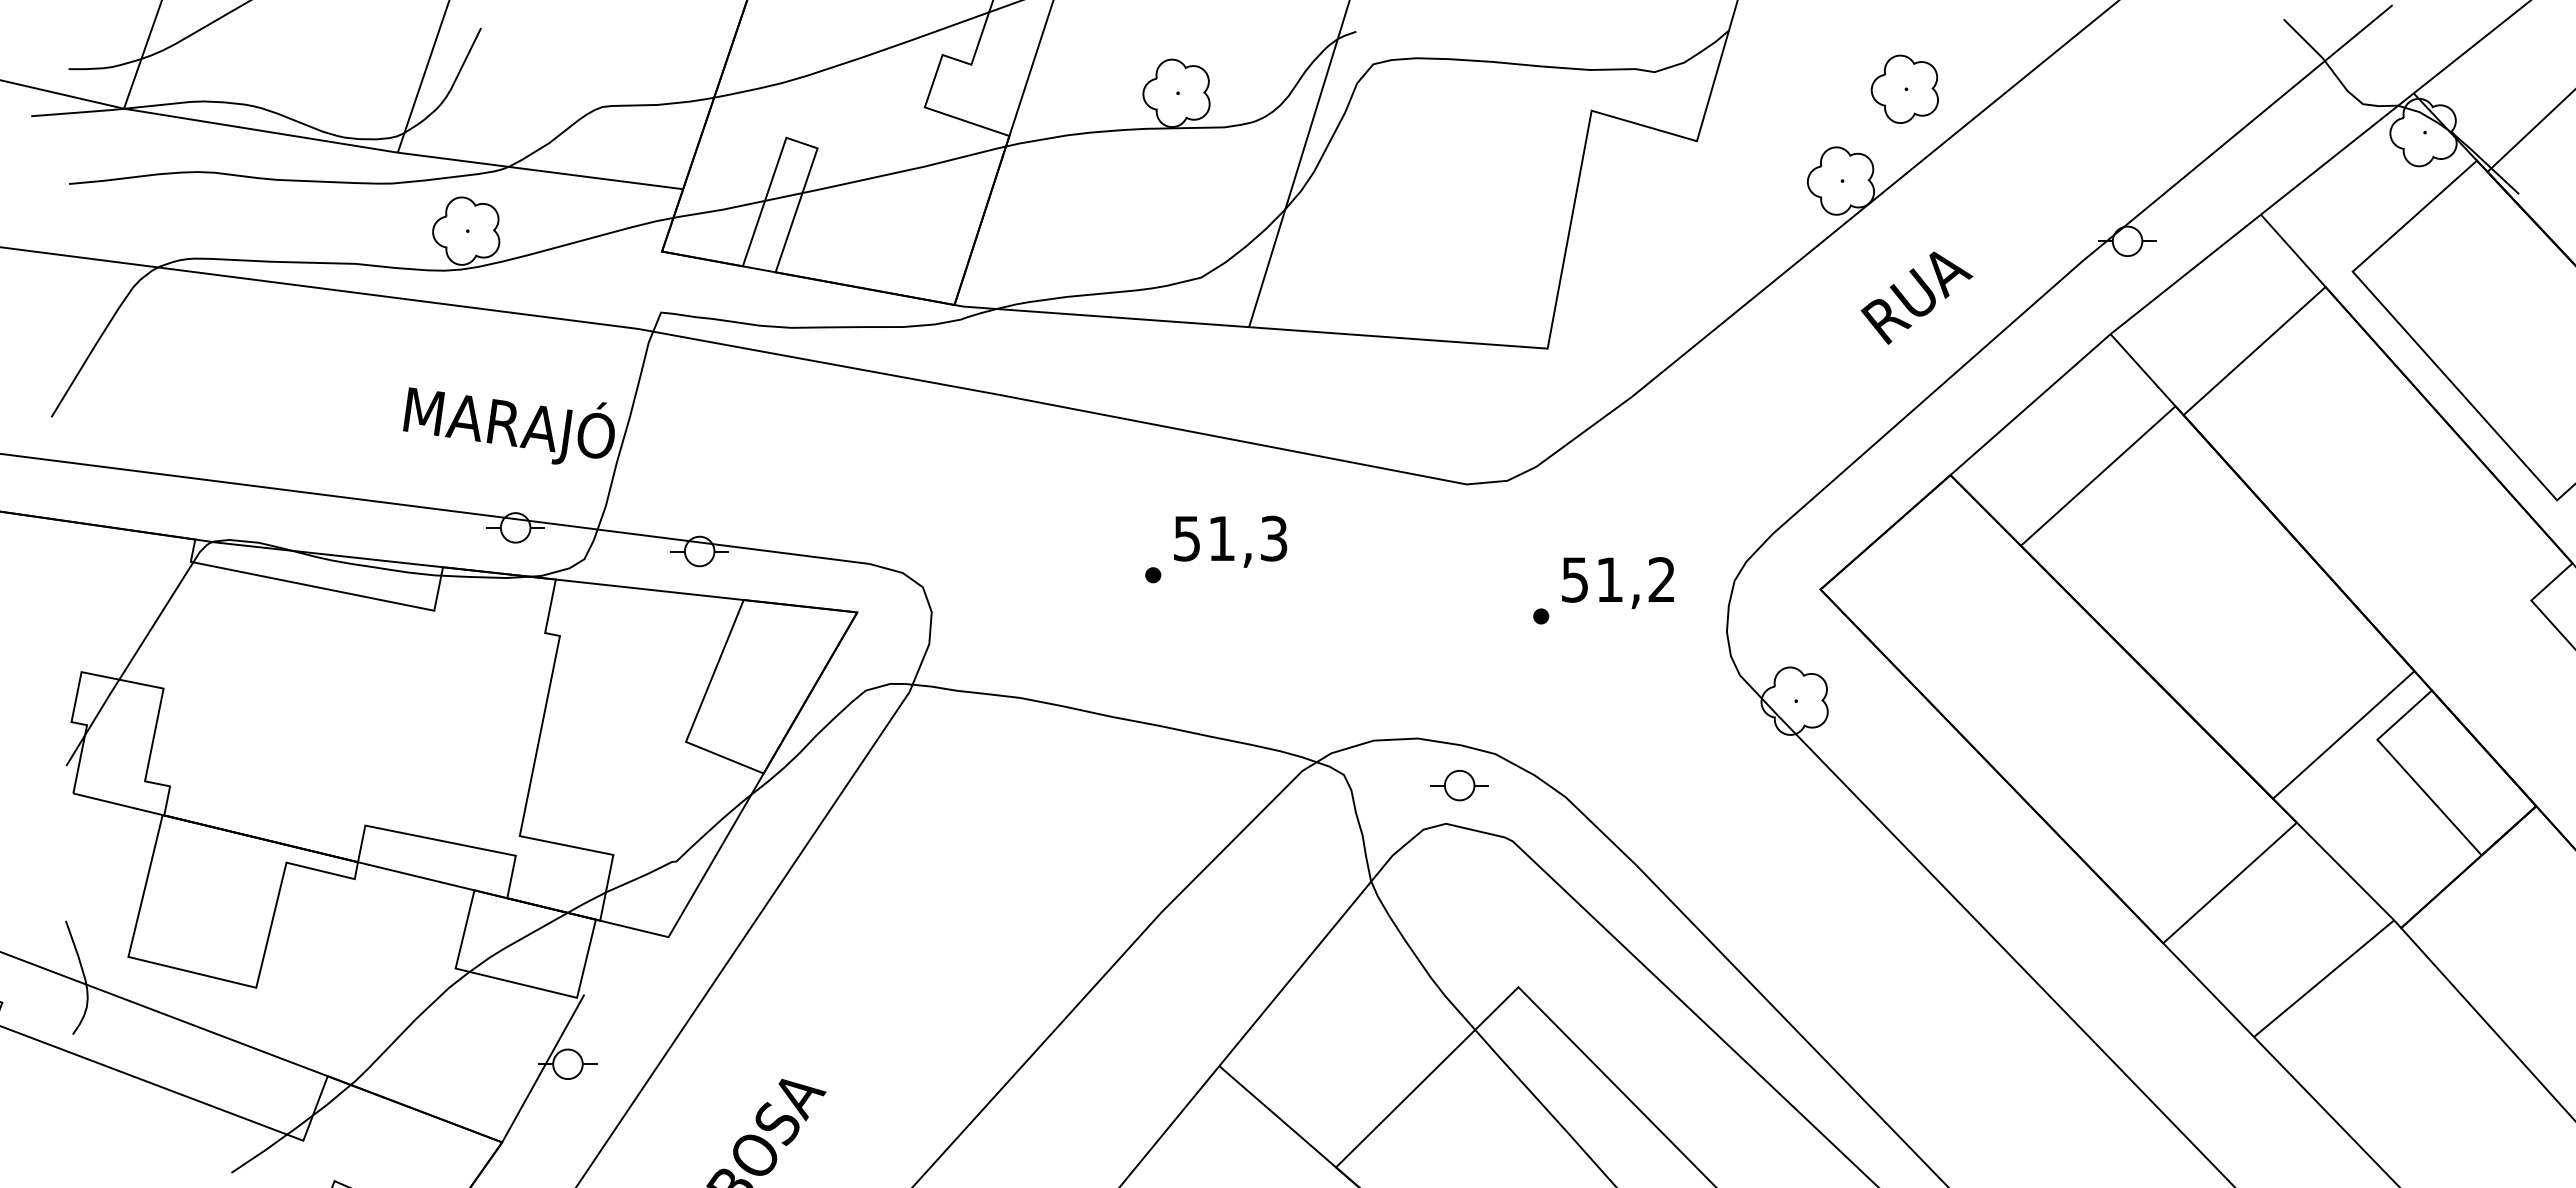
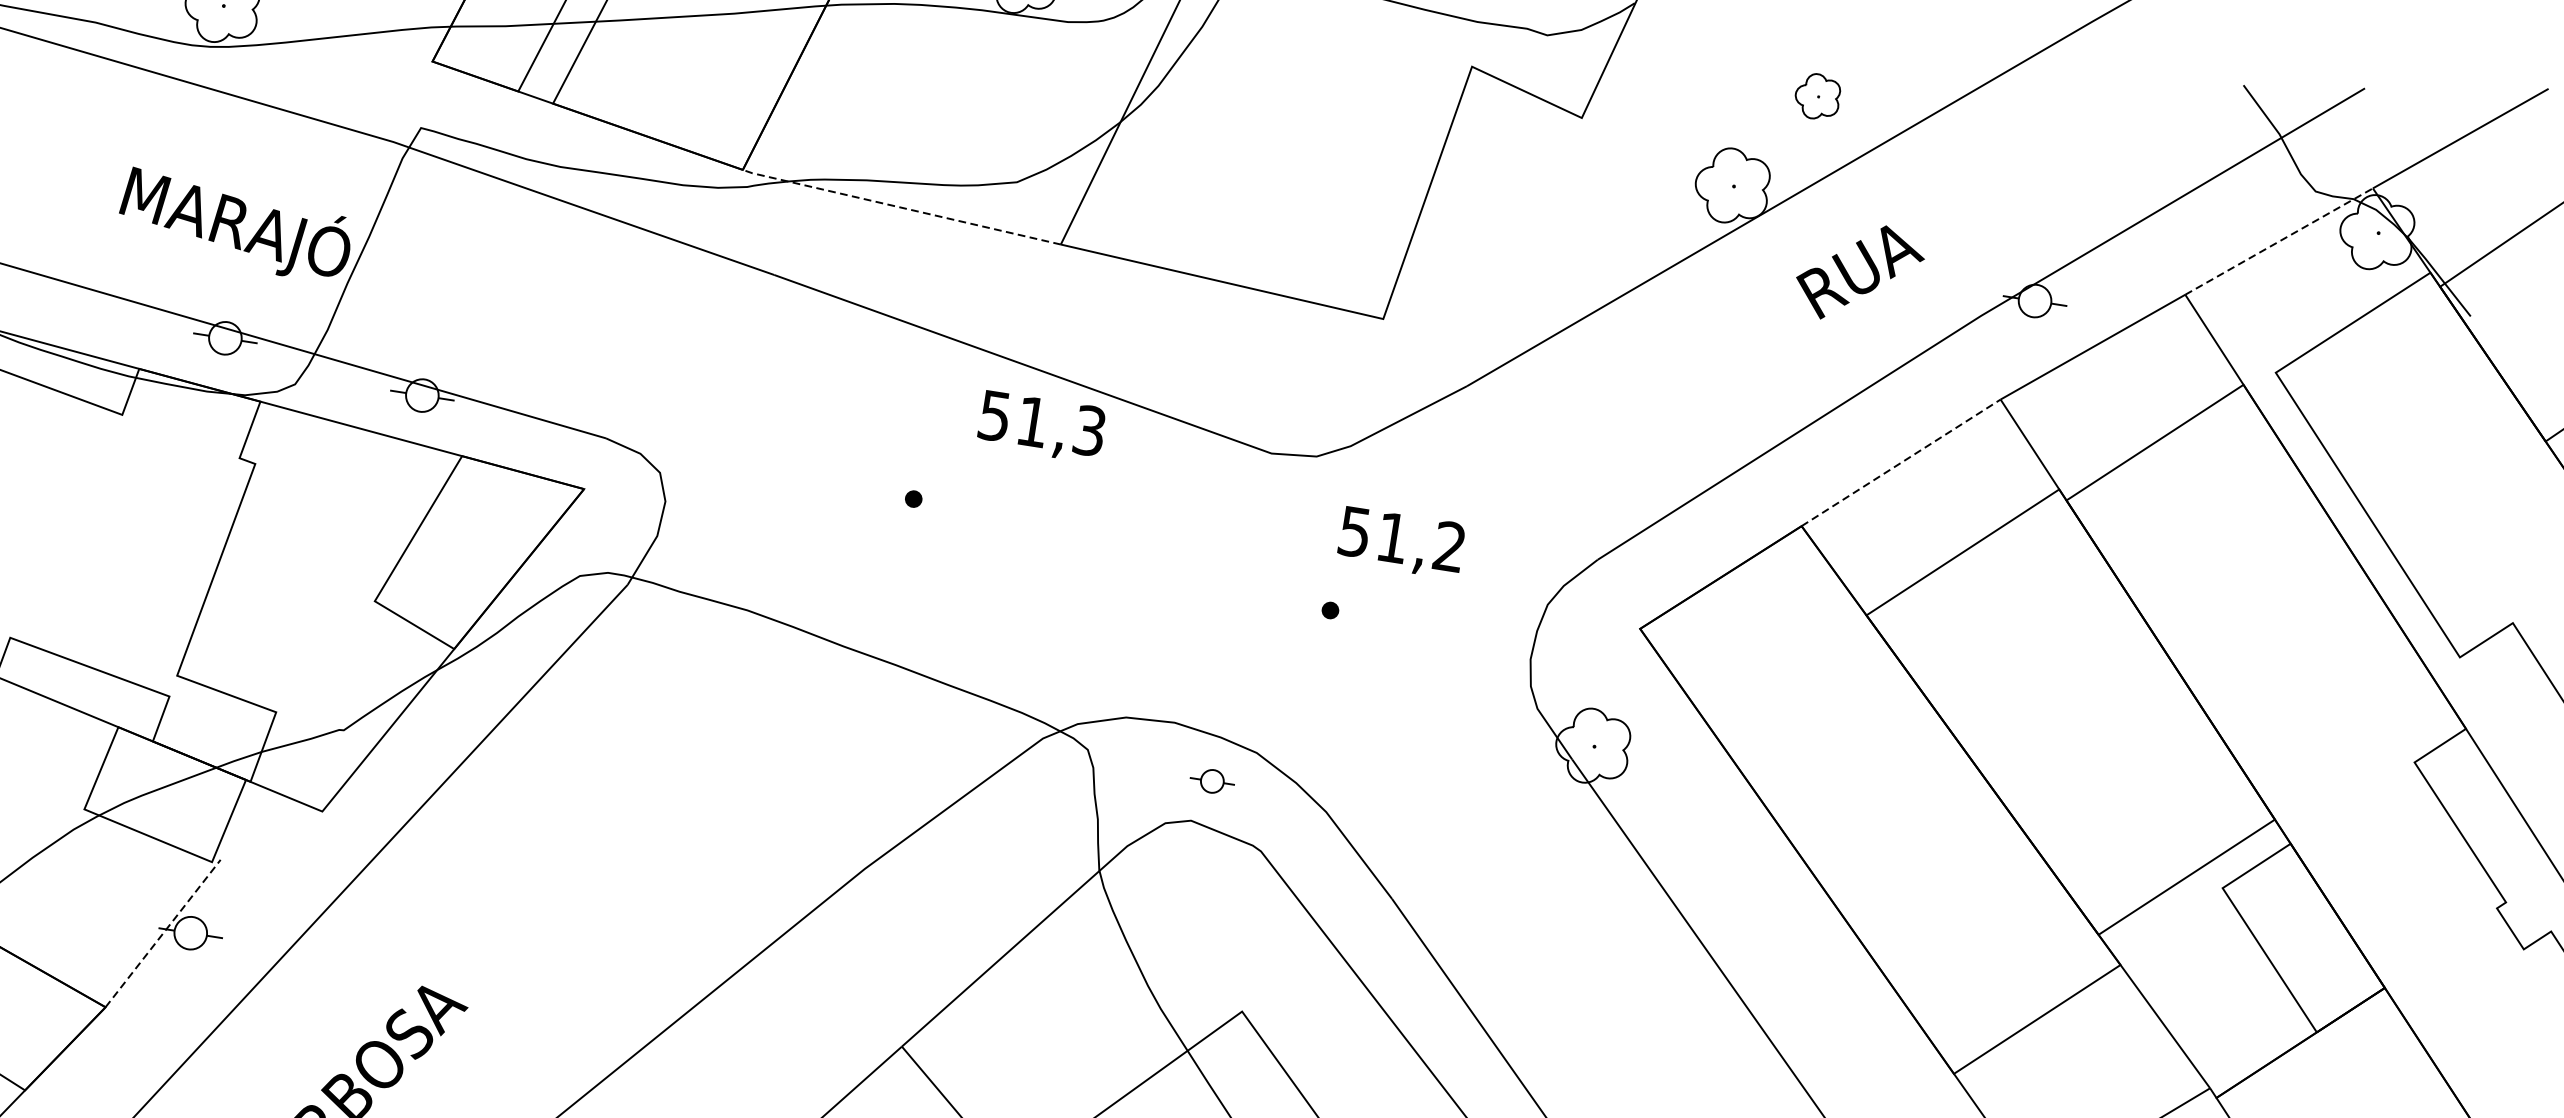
part: (1904, 88) -> (1817, 95), size x0.6
line: (2337, 154) -> (2279, 242), solid -> dashed
text: (1916, 297) -> (1859, 272), moved
line: (1100, 316) -> (900, 207), solid -> dashed
line: (2030, 404) -> (1901, 462), solid -> dashed
text: (1230, 541) -> (1041, 426), moved
text: (1617, 582) -> (1400, 542), moved
part: (1459, 785) -> (1212, 781), size x0.7
line: (543, 1068) -> (163, 933), solid -> dashed

